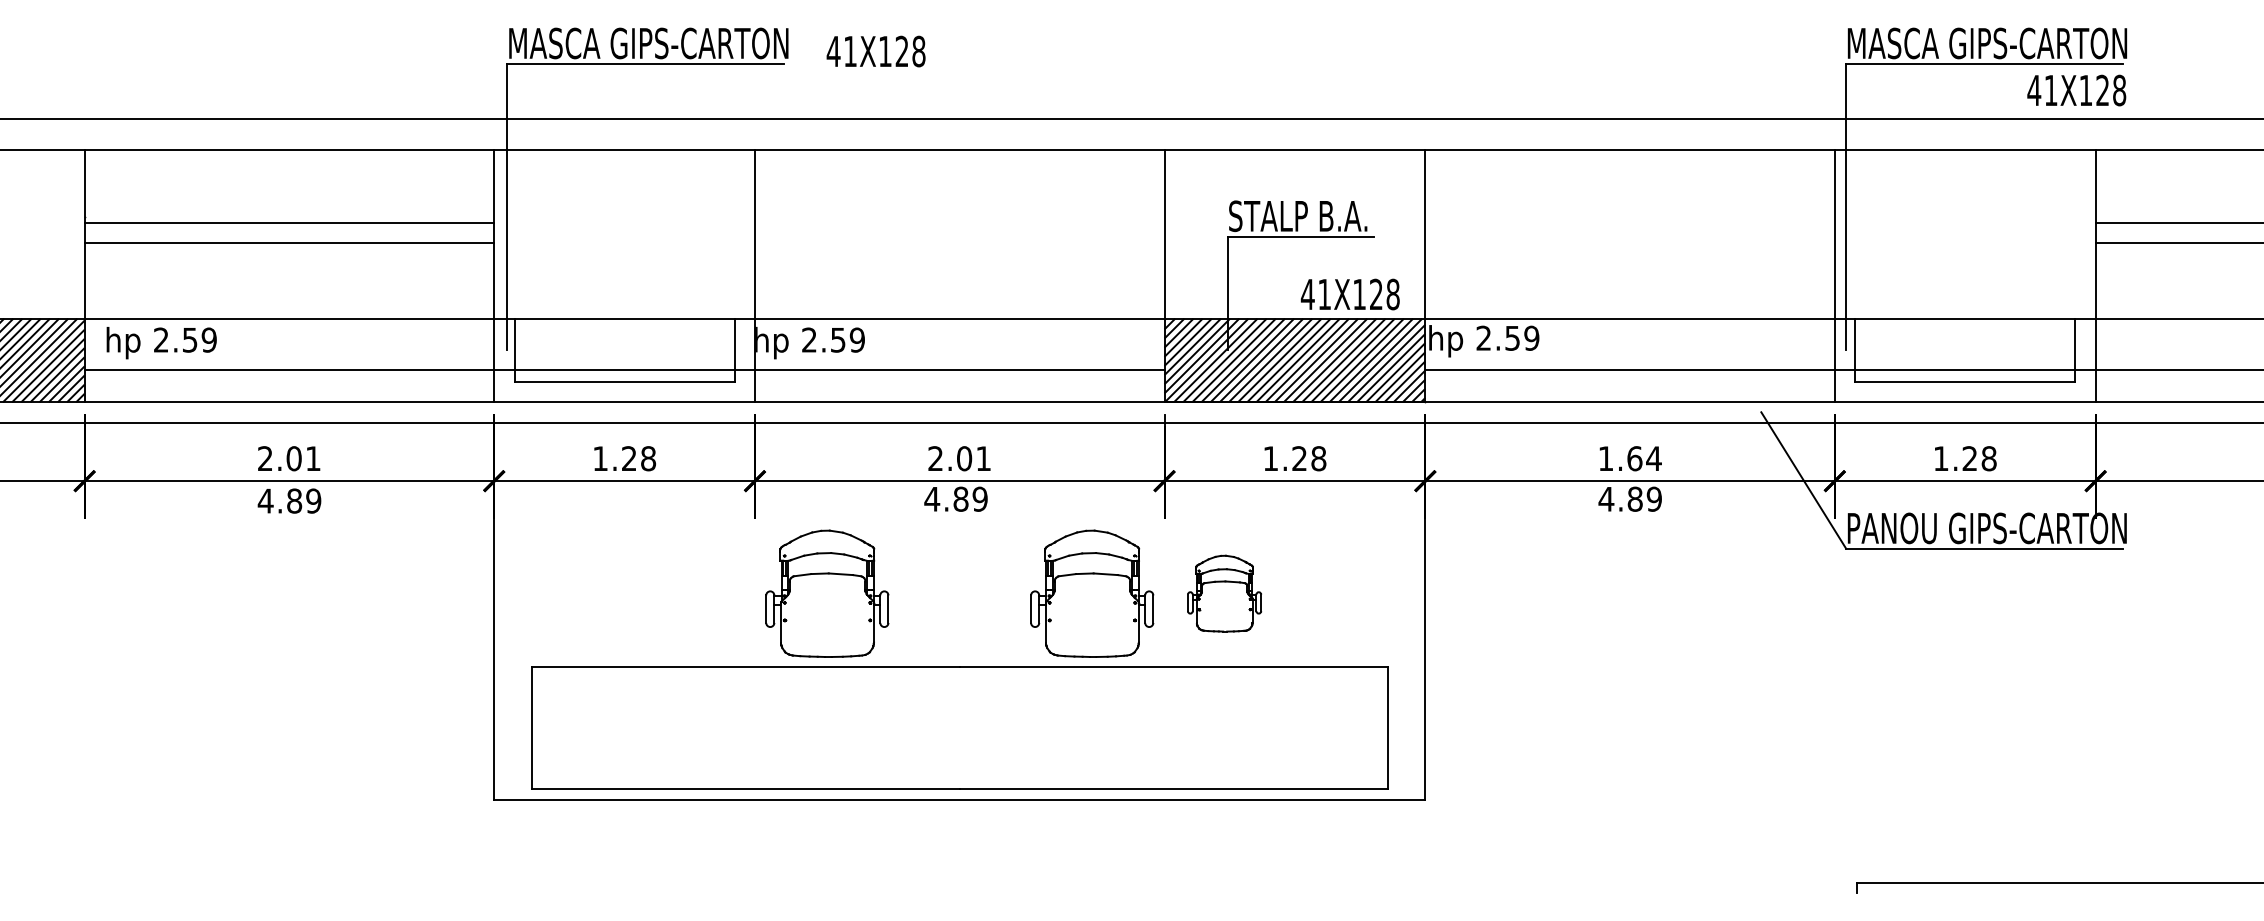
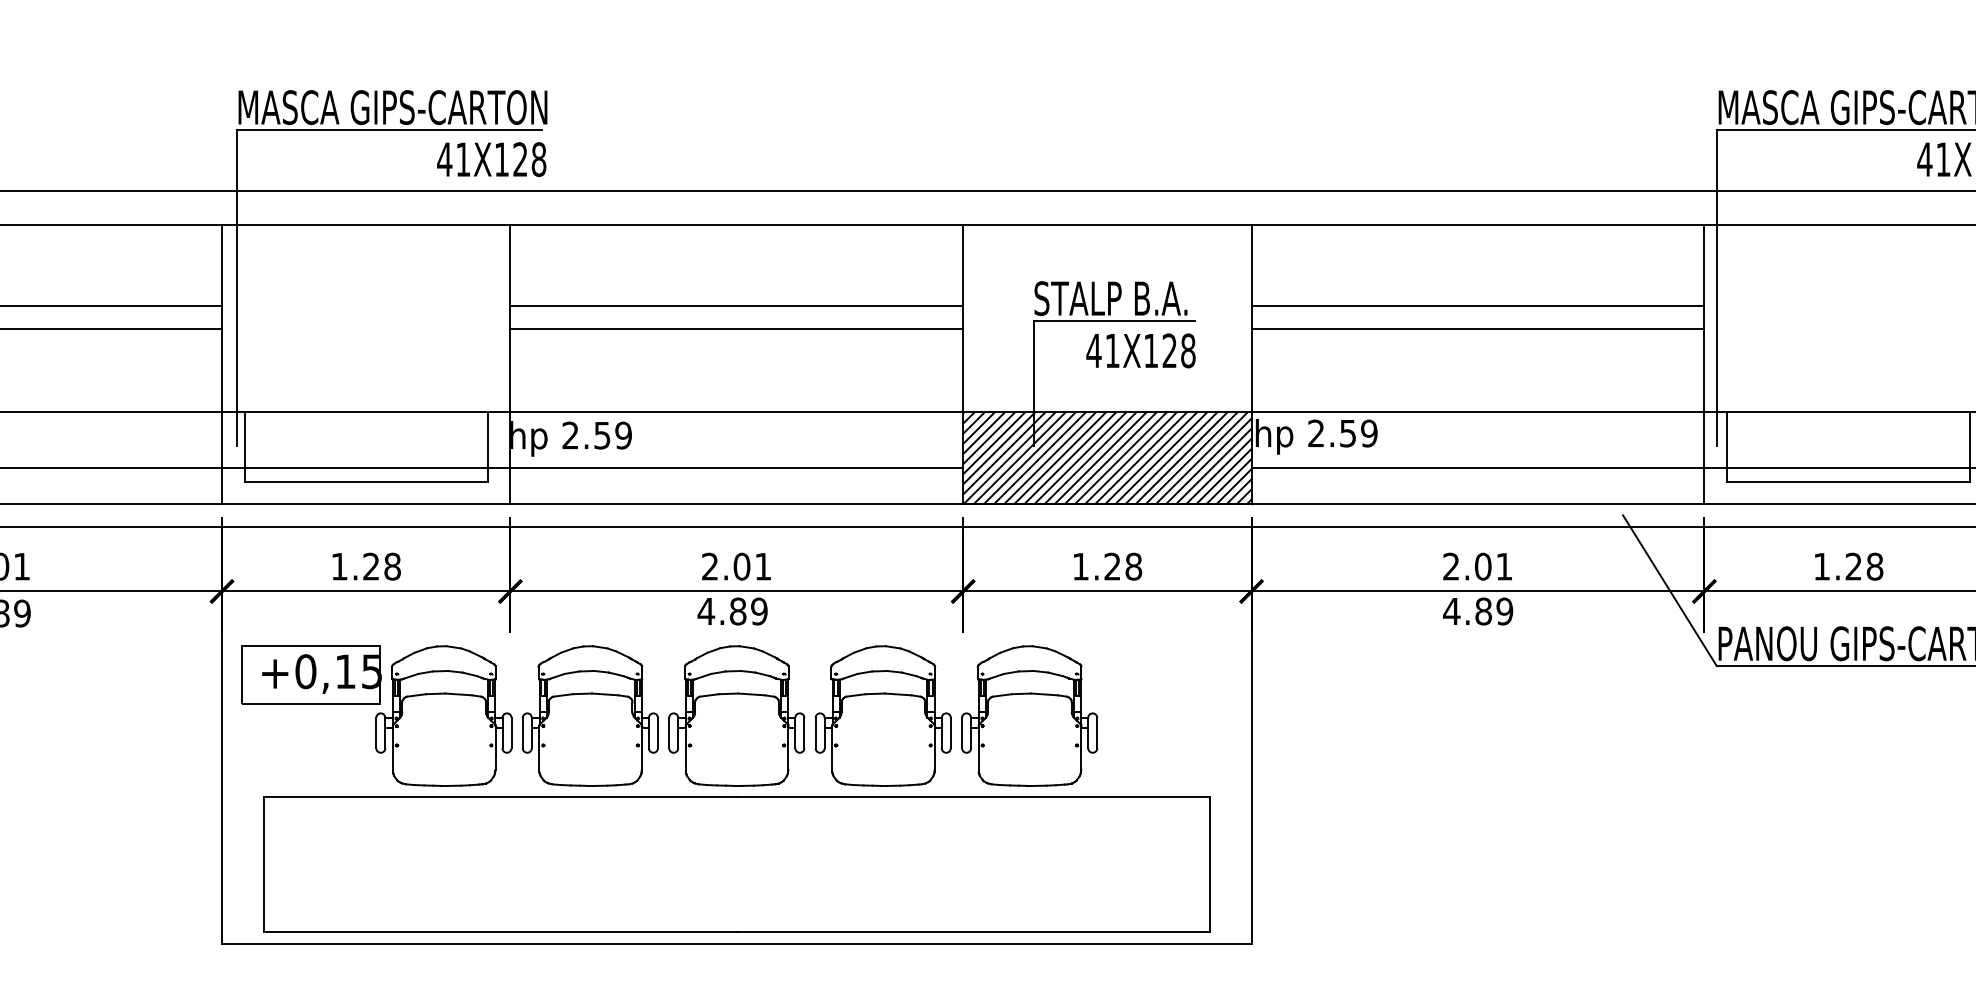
text: (875, 51) -> (491, 159), moved
line: (959, 223) -> (736, 306), added
line: (1629, 223) -> (1477, 306), added
line: (959, 243) -> (736, 328), added
line: (1629, 243) -> (1477, 328), added
text: (1349, 294) -> (1140, 350), moved
text: (1629, 458) -> (1477, 566), 1.64 -> 2.01
part: (633, 593) -> (376, 715), added
part: (959, 593) -> (736, 715), added
part: (1224, 593) -> (1029, 715), size x1.67

